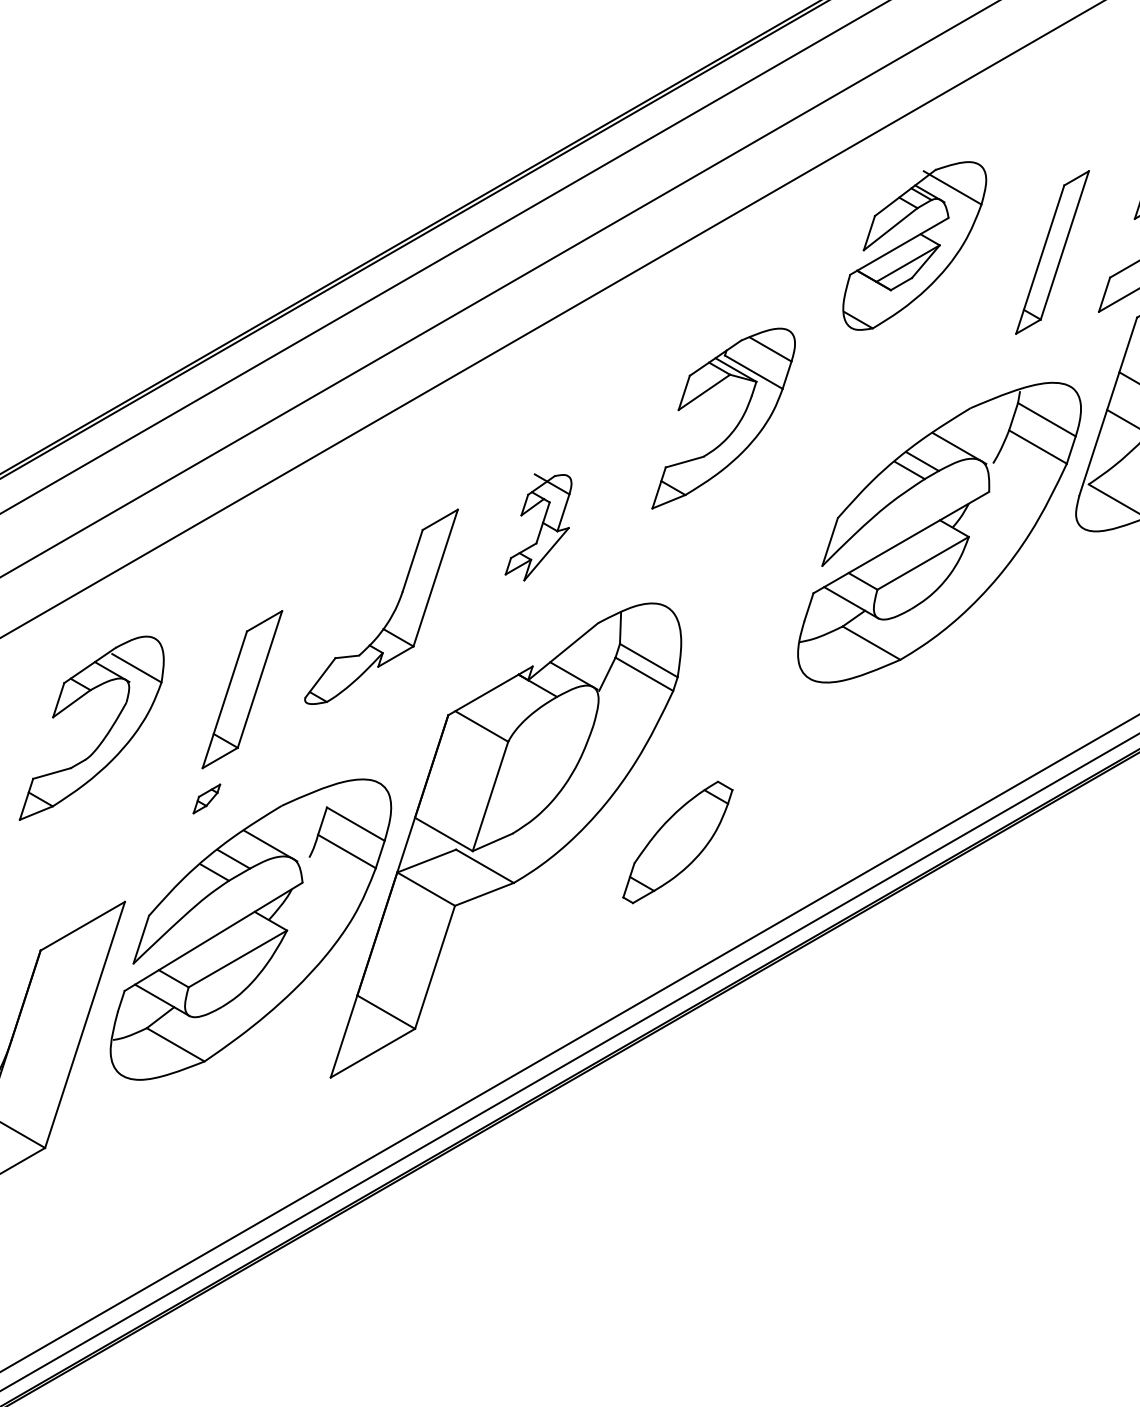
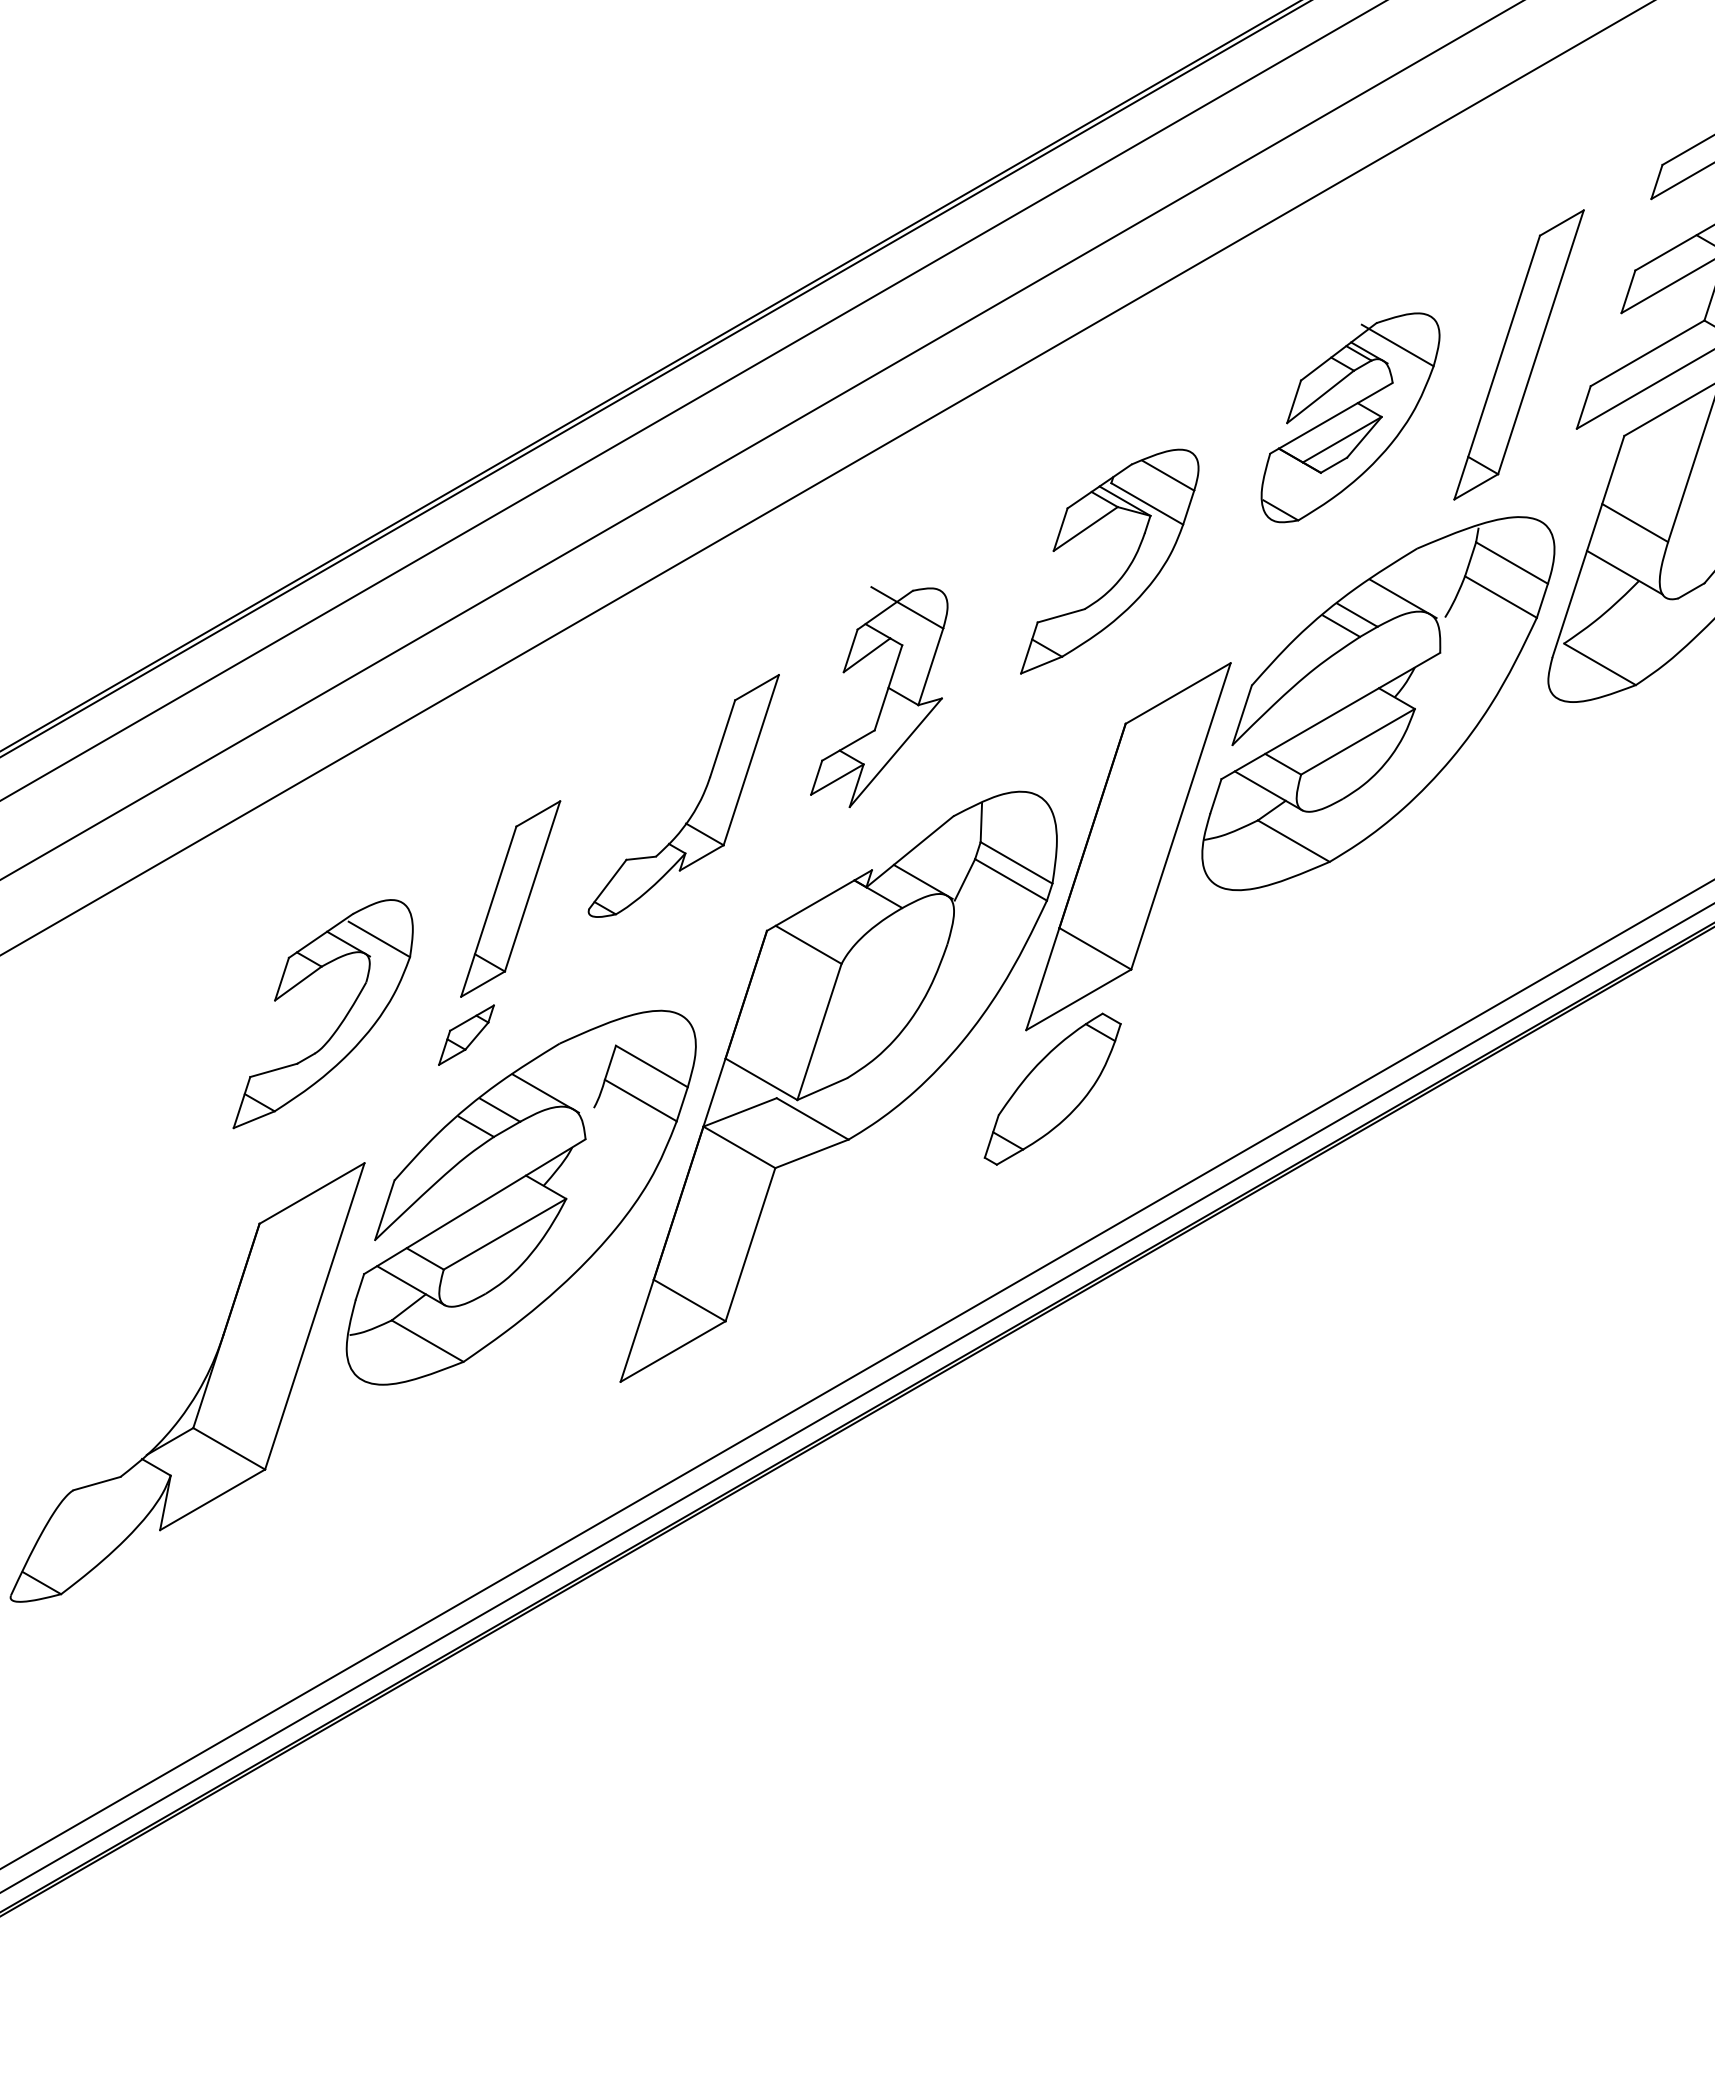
part: (914, 245) -> (1350, 417), moved
part: (1052, 252) -> (1518, 354), size x1.43
part: (538, 526) -> (879, 696), size x1.67
part: (738, 647) -> (1128, 846), added
part: (104, 737) -> (338, 1025), moved
part: (206, 798) -> (466, 1034), size x1.67

